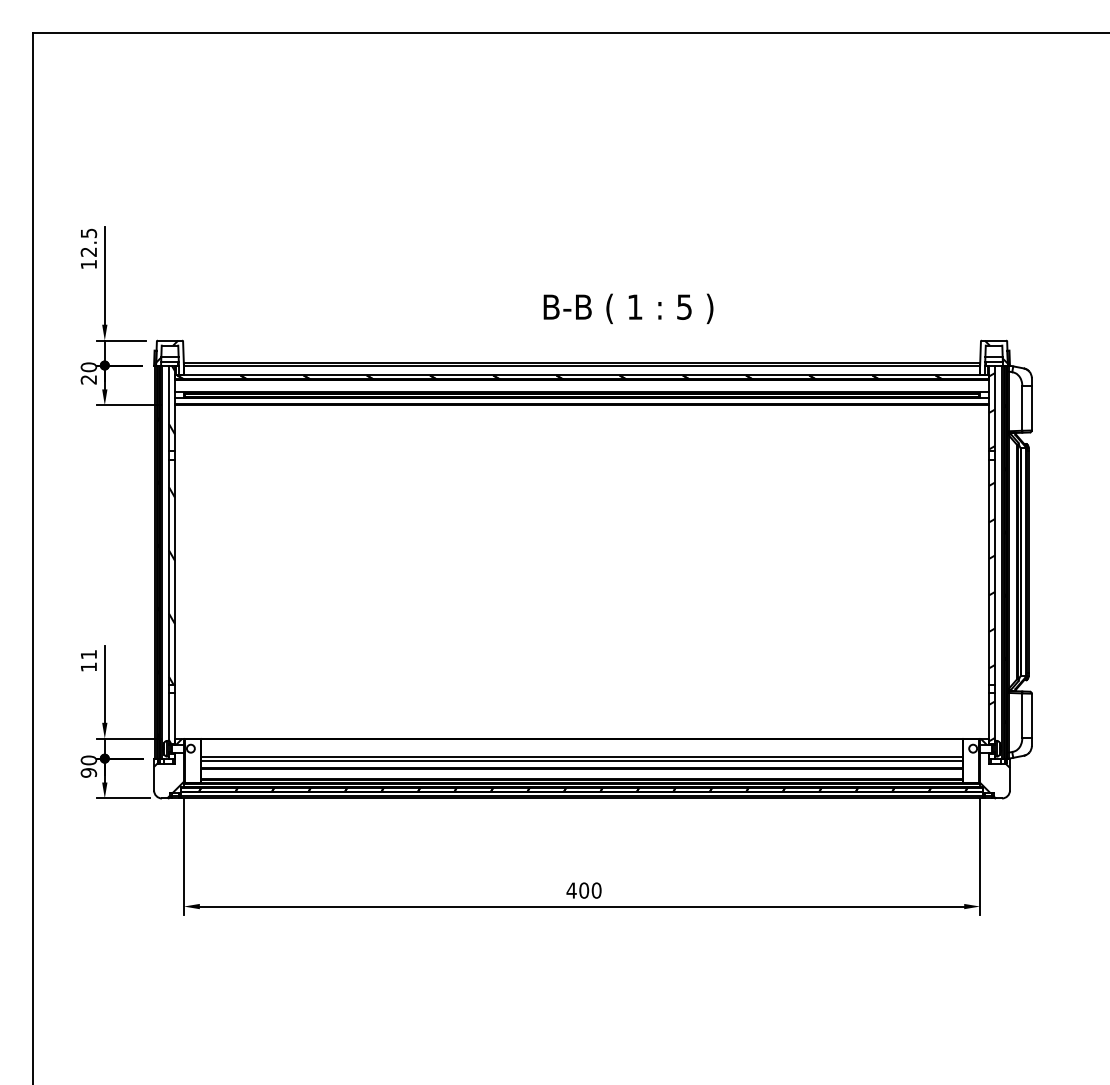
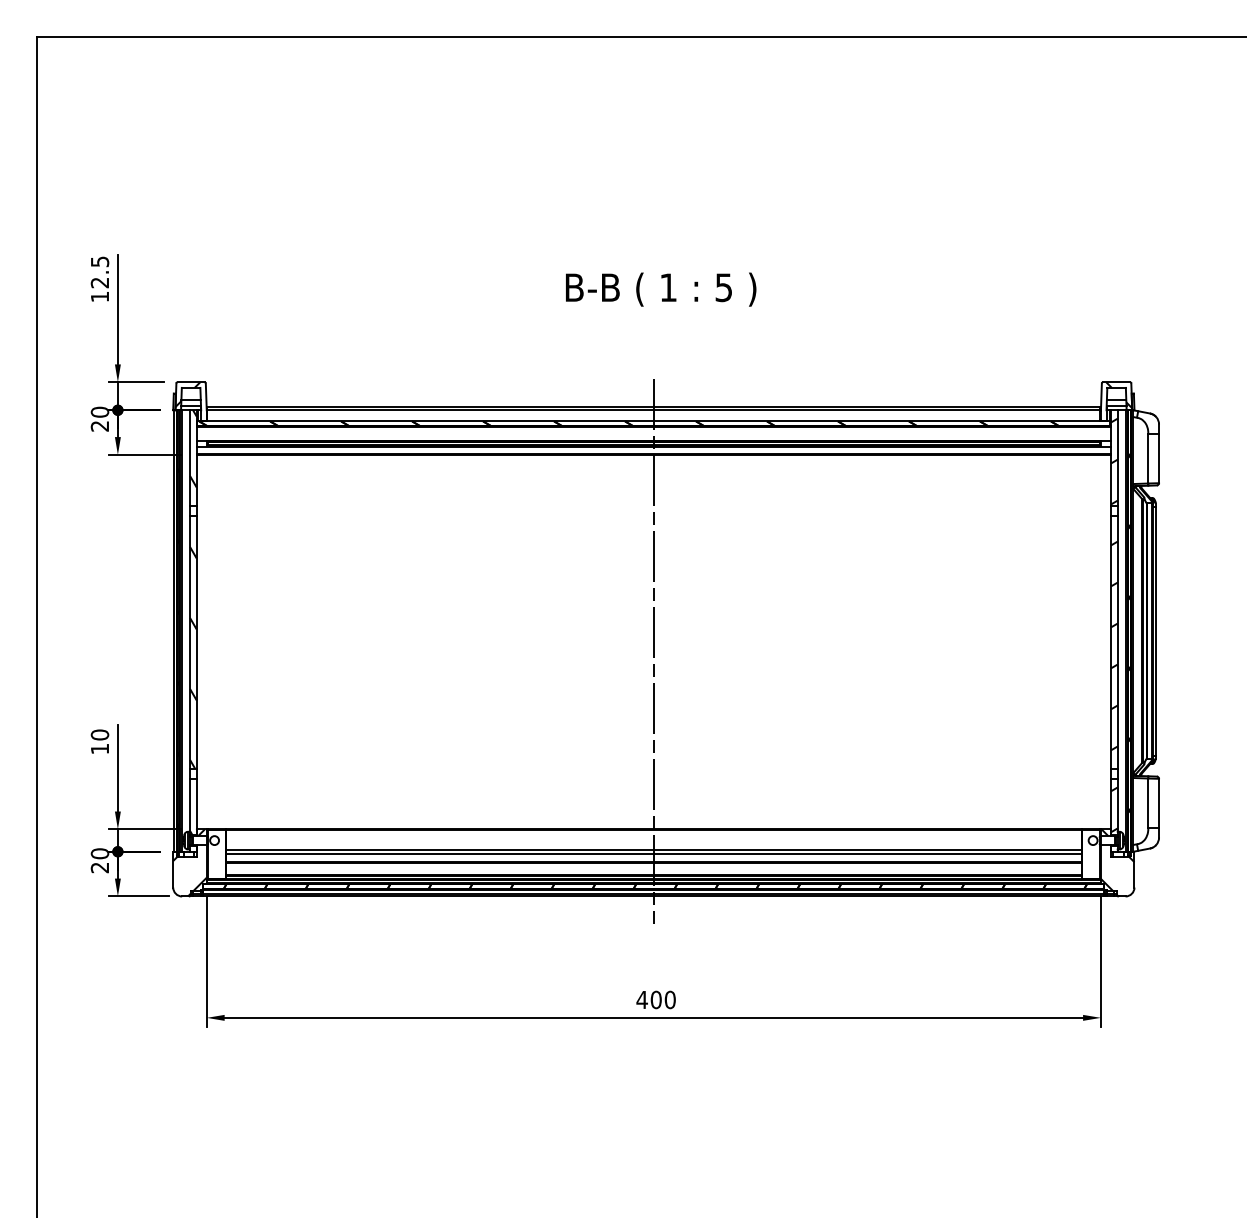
text: (628, 308) -> (661, 289), moved
line: (581, 580) -> (653, 651), added
text: (88, 654) -> (99, 734), 11 -> 10
text: (88, 772) -> (99, 867), 90 -> 20

